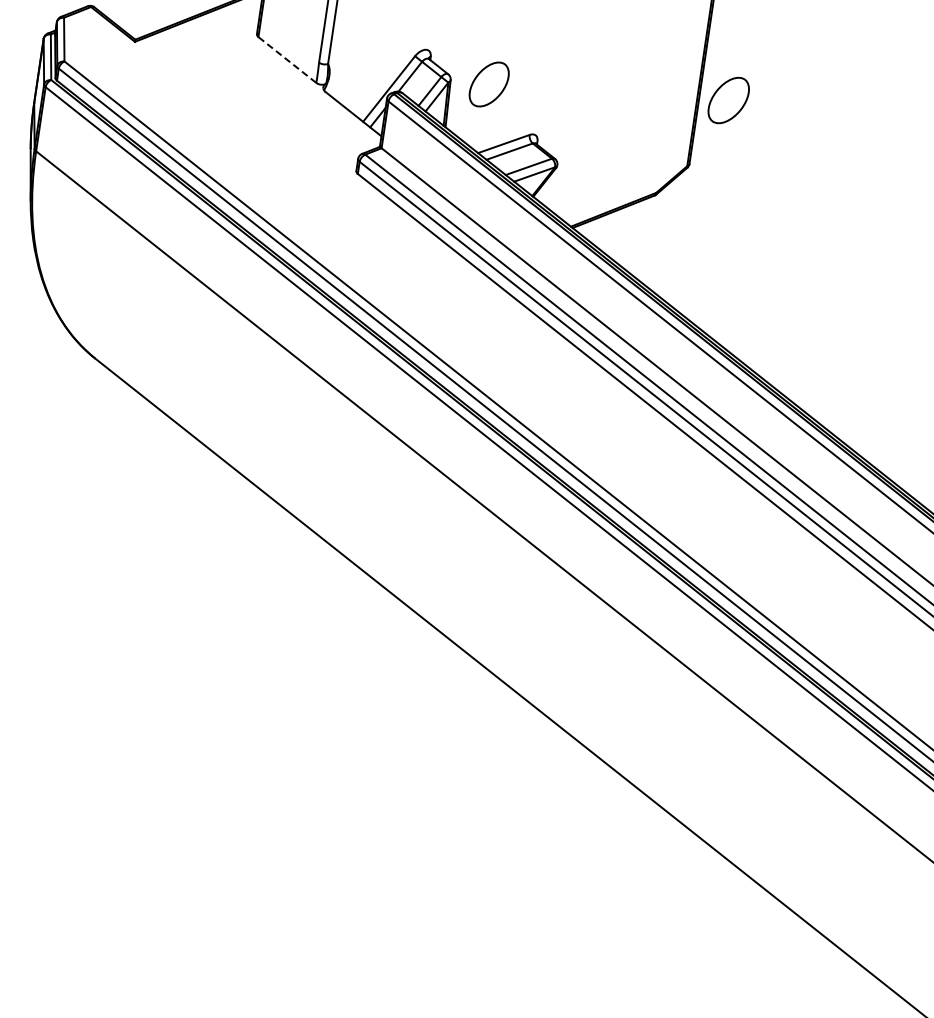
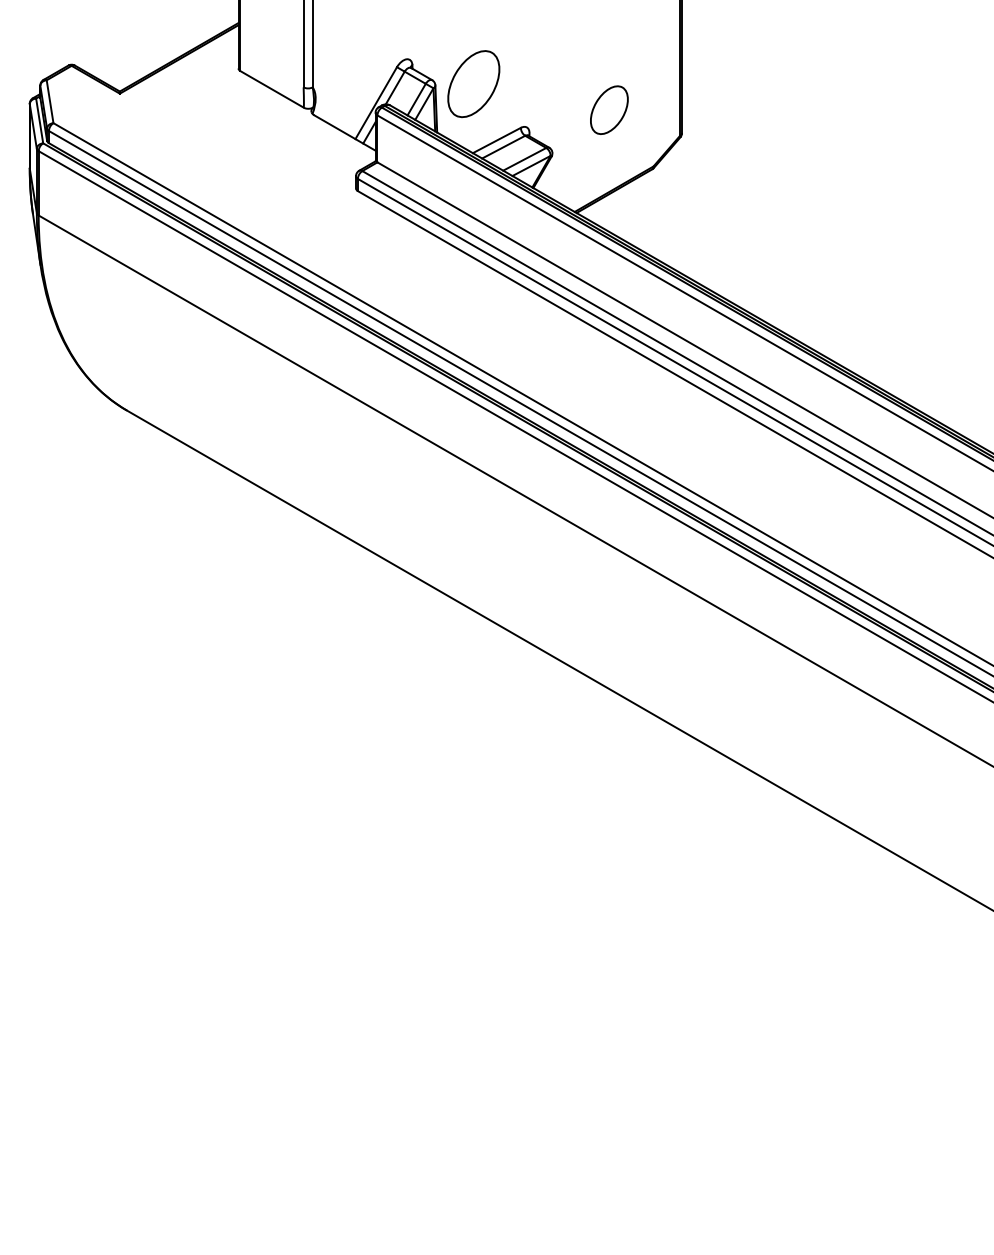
line: (287, 60) -> (272, 89), dashed -> solid
part: (488, 84) -> (473, 84), size x1.43
part: (728, 99) -> (609, 109), moved

